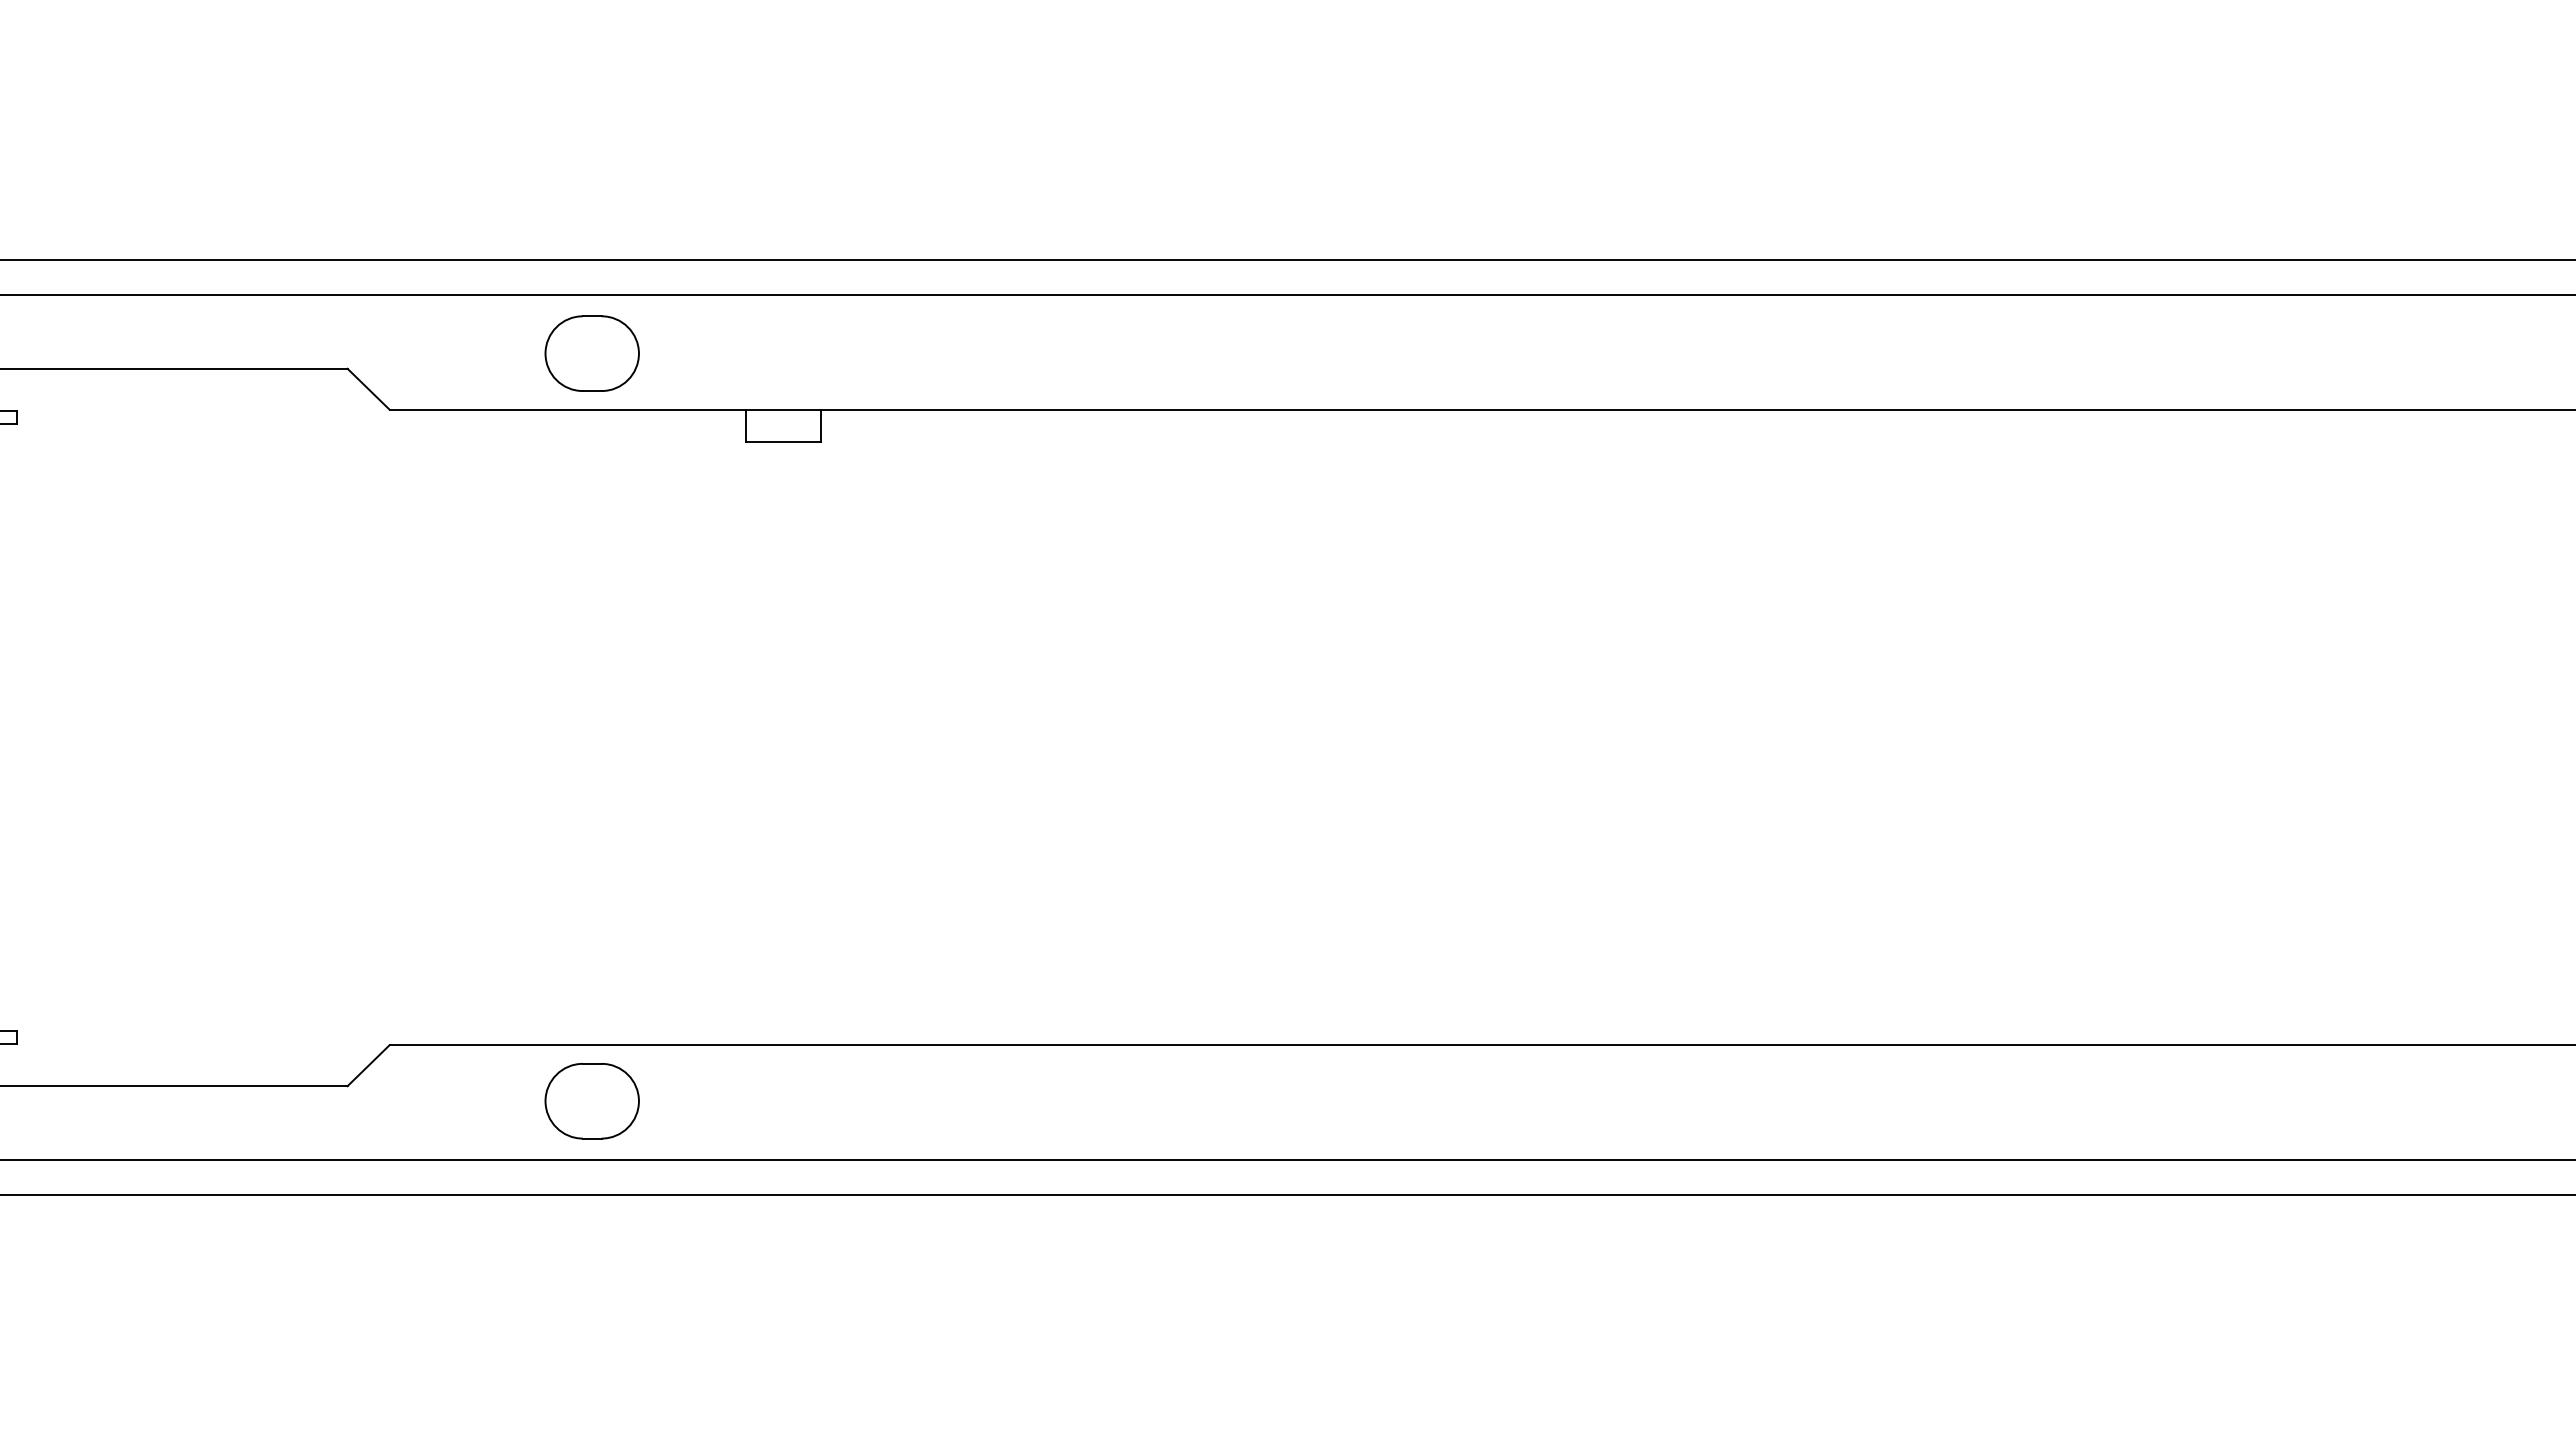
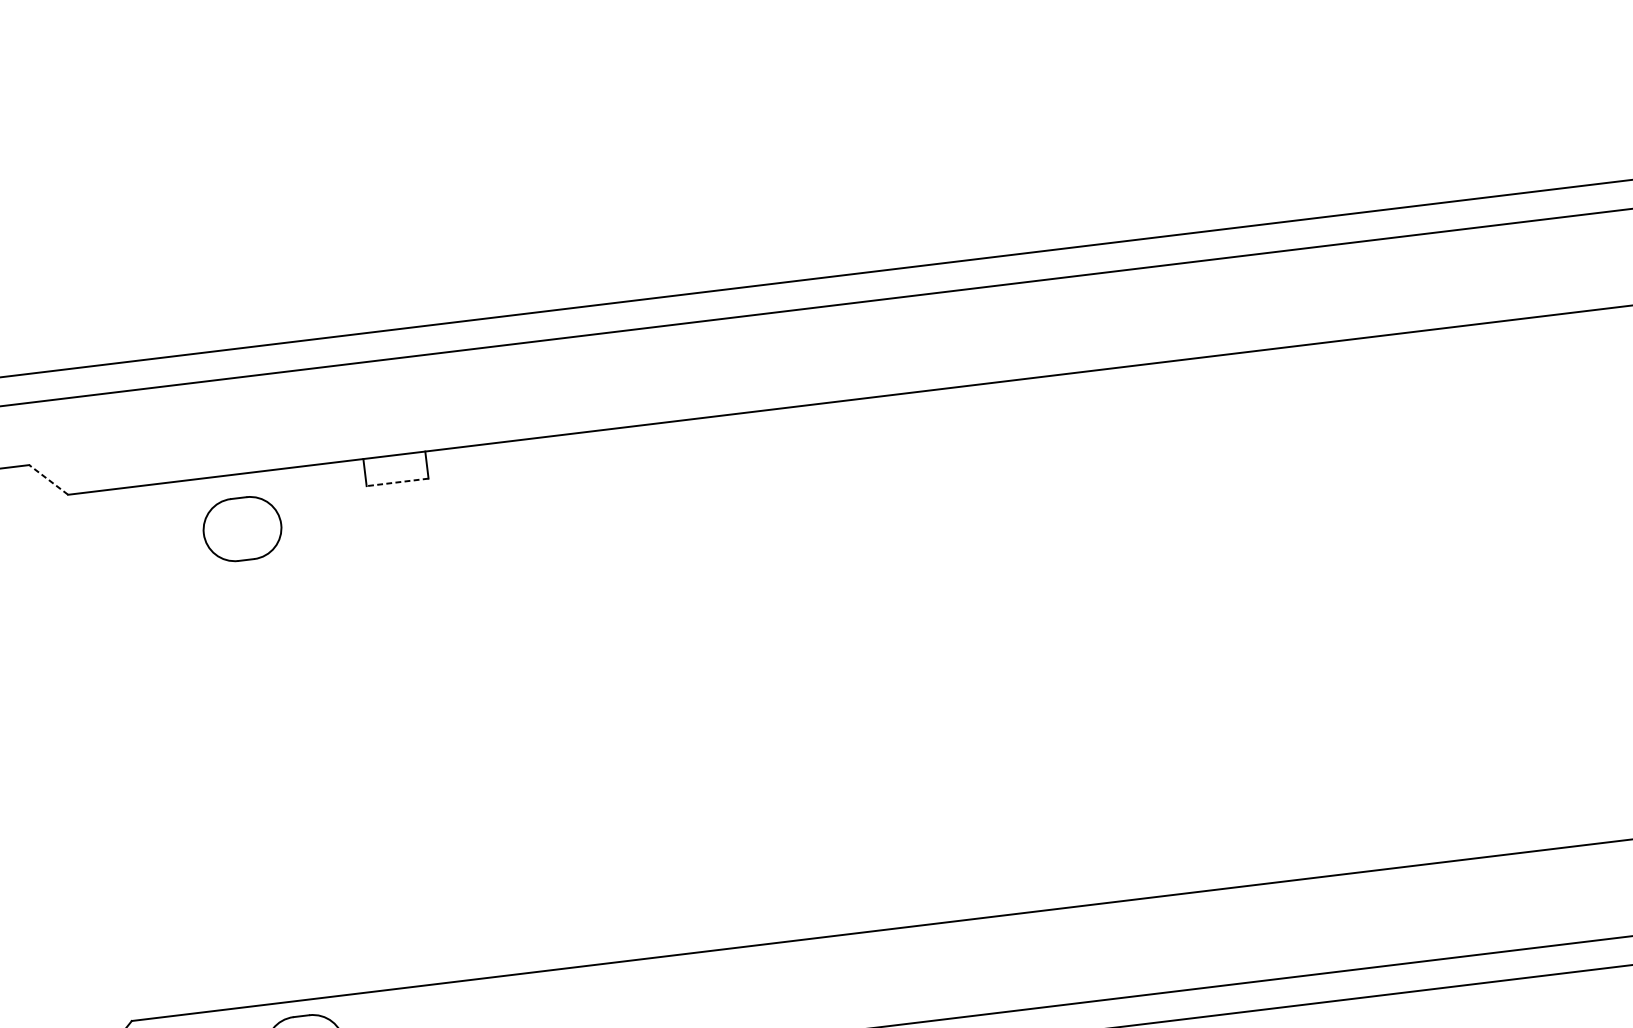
part: (591, 353) -> (241, 529), moved
line: (368, 388) -> (48, 479), solid -> dashed
line: (783, 442) -> (397, 482), solid -> dashed

